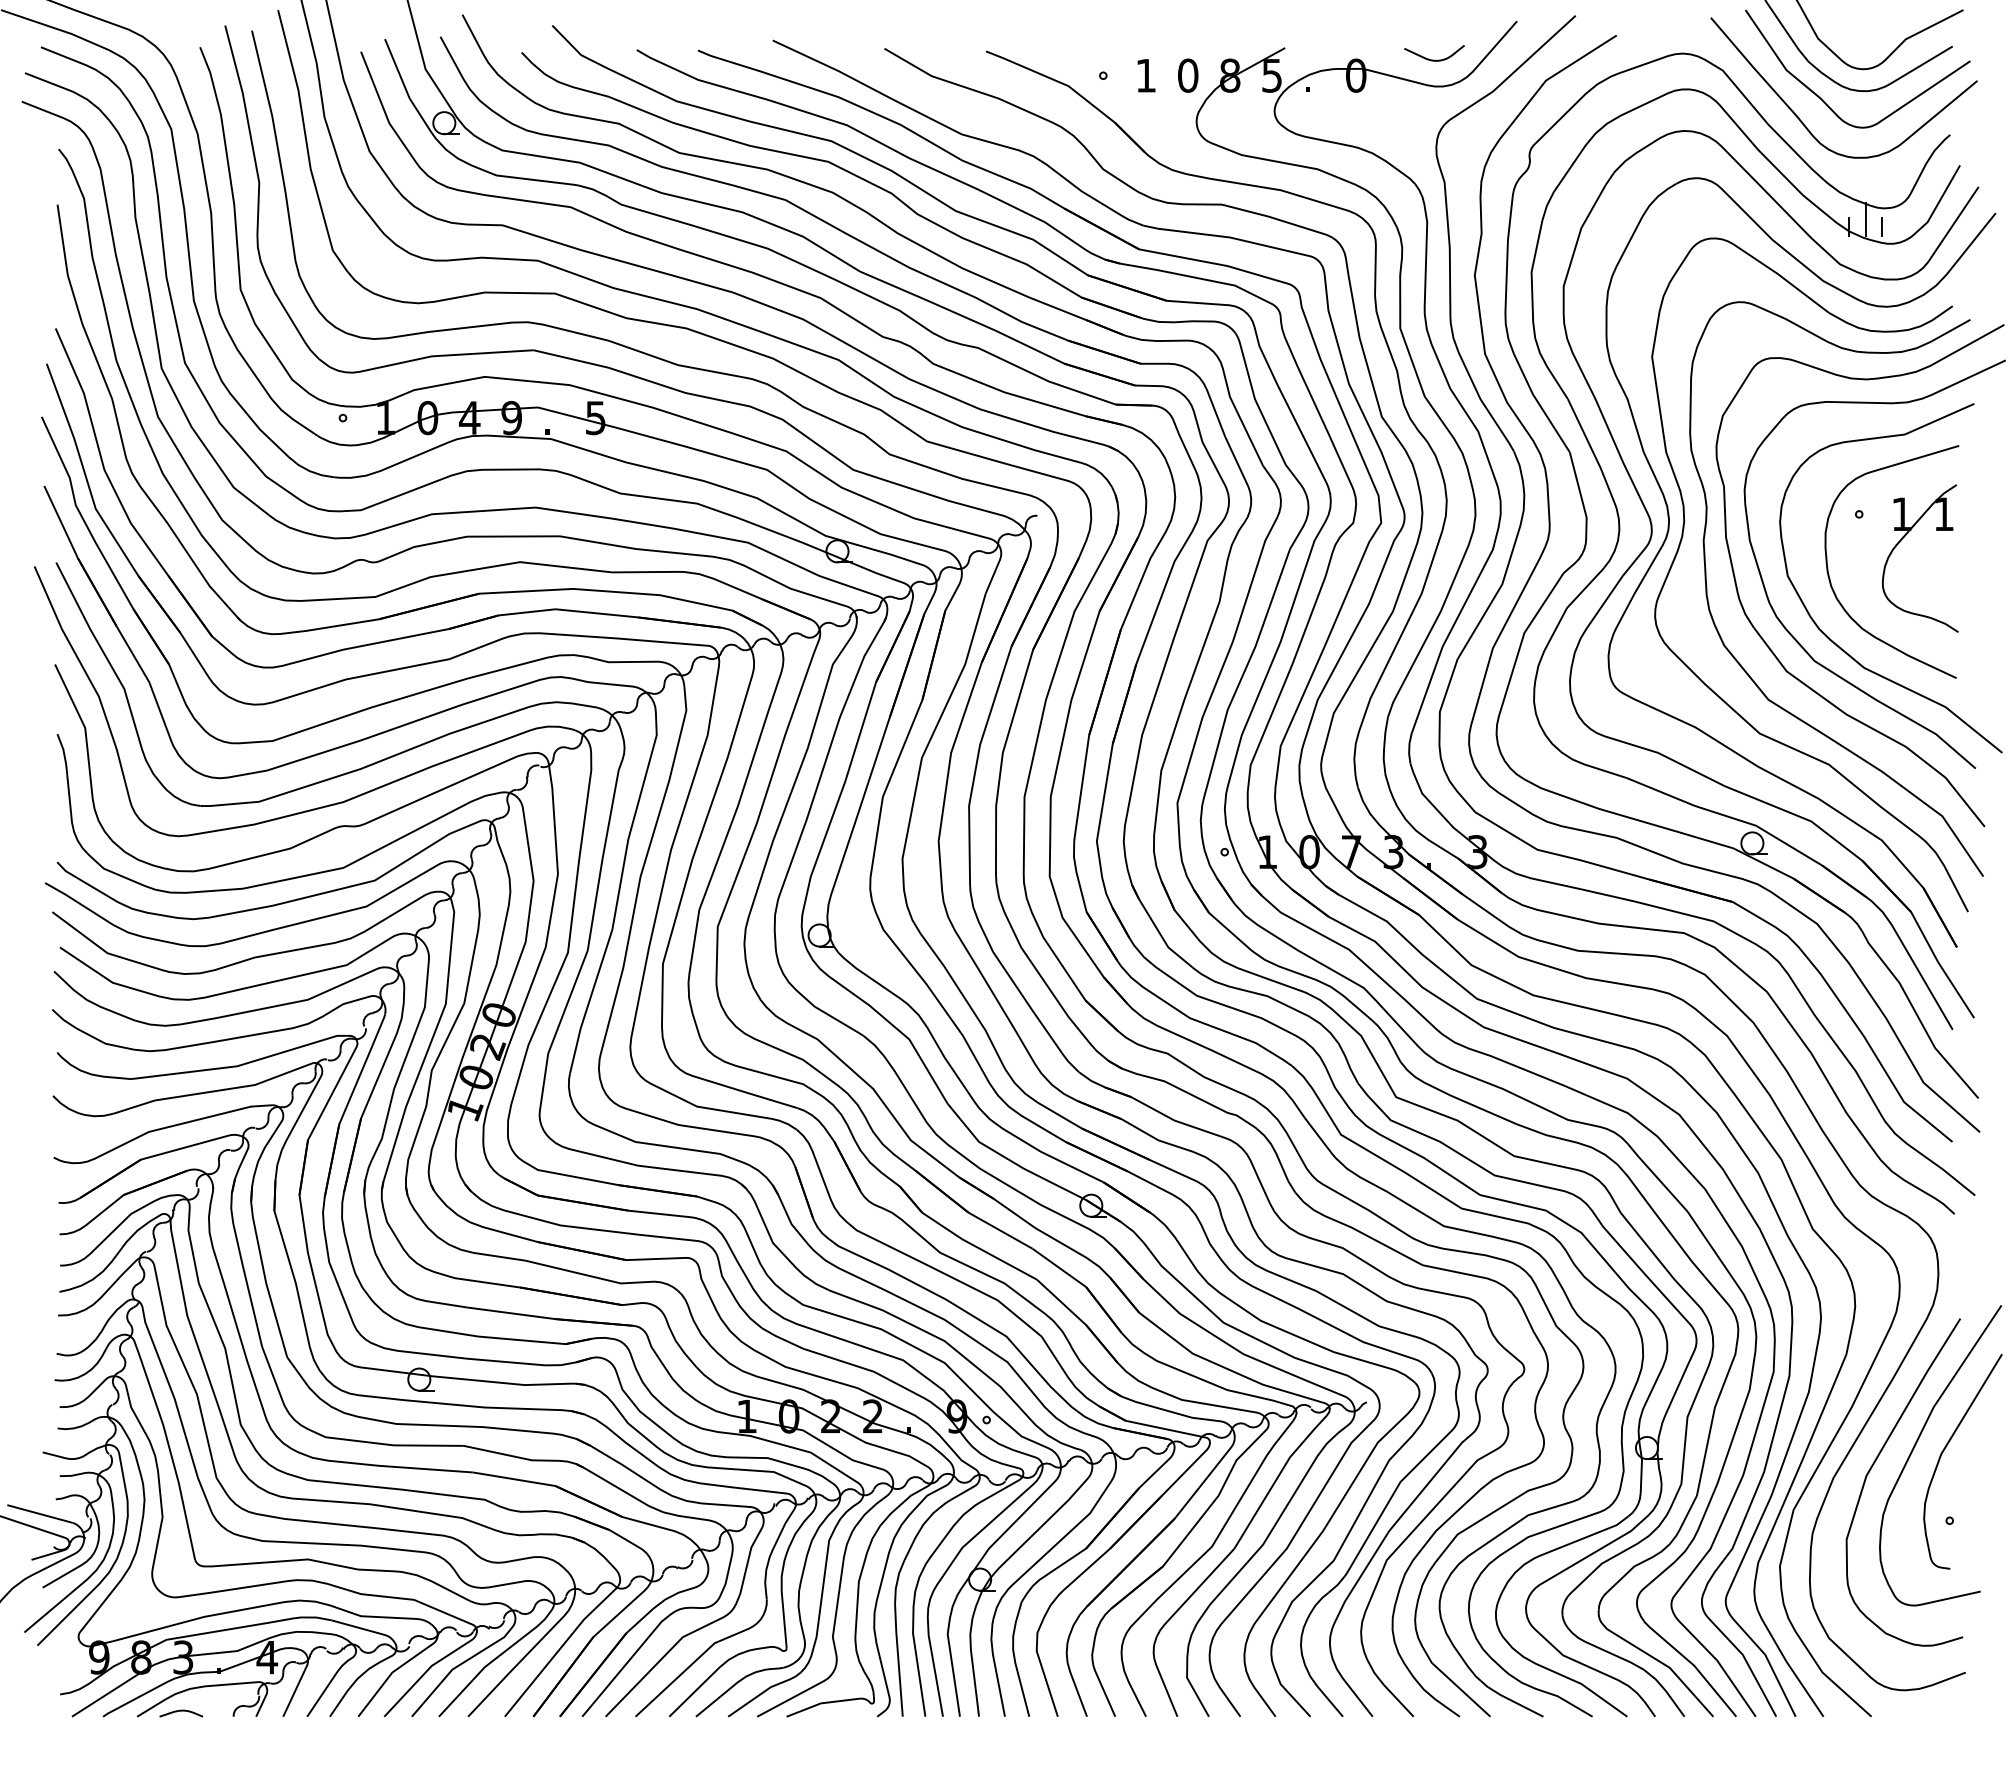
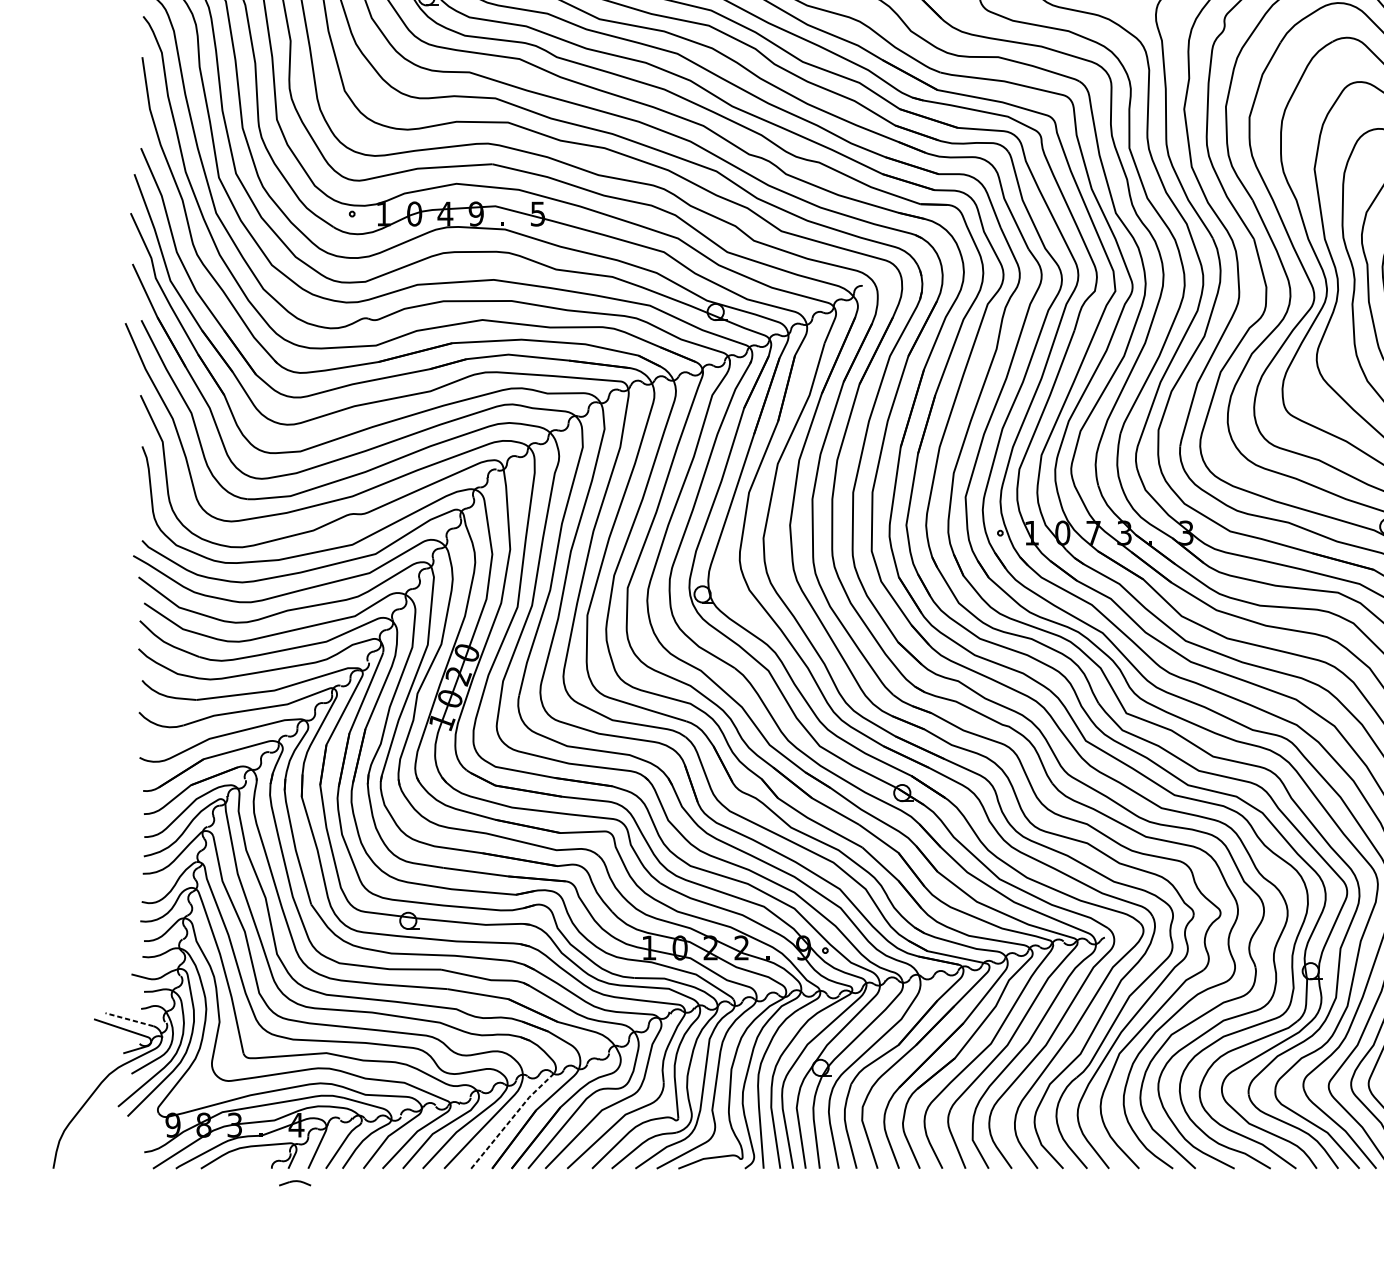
line: (40, 1514) -> (129, 1020), solid -> dashed
line: (560, 1648) -> (512, 1118), solid -> dashed
part: (181, 1713) -> (295, 1183), moved

